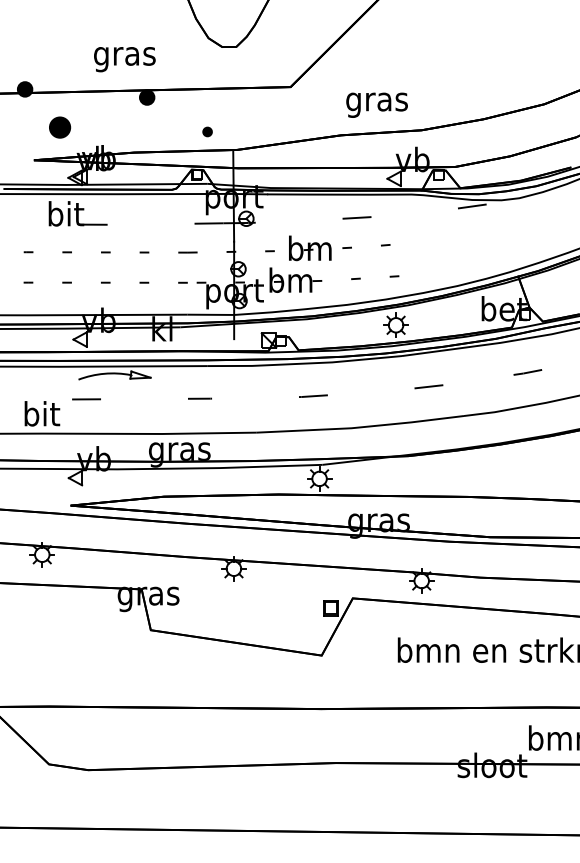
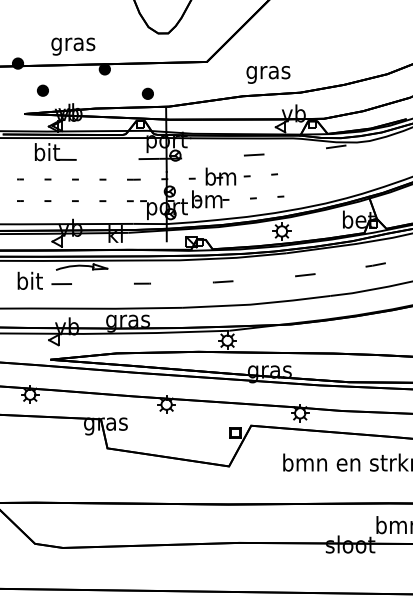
text: (124, 59) -> (73, 46), moved
part: (60, 127) -> (43, 90), size x0.71
part: (207, 131) -> (147, 93), size x1.67
text: (42, 413) -> (30, 280), moved

